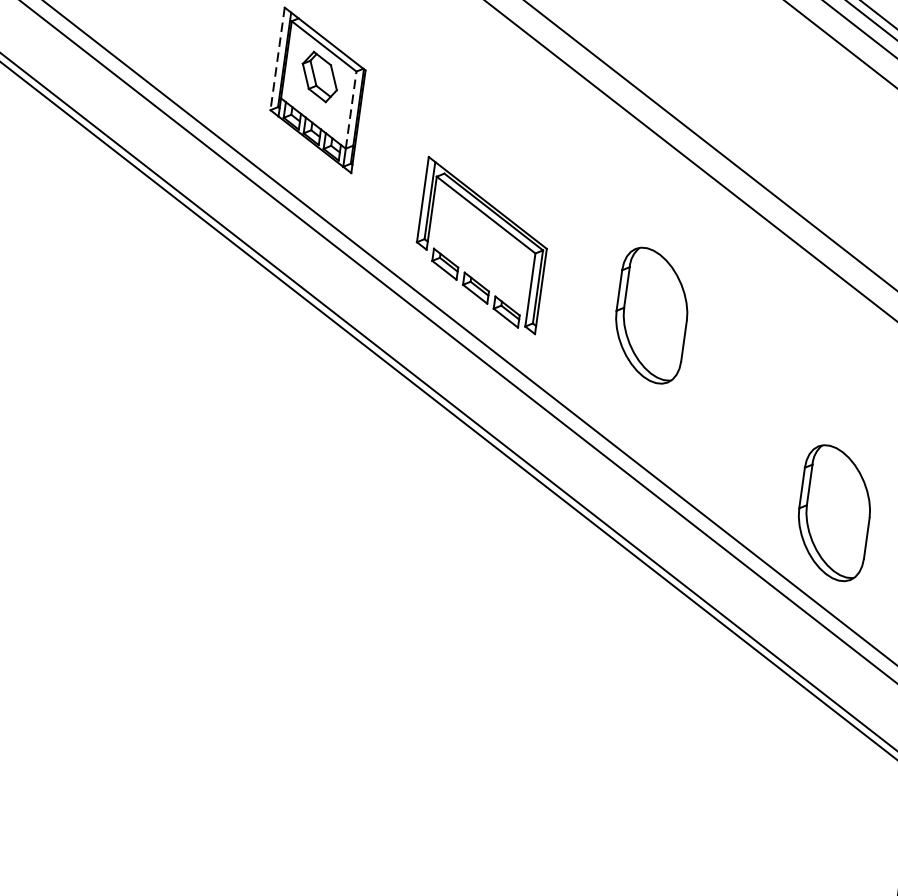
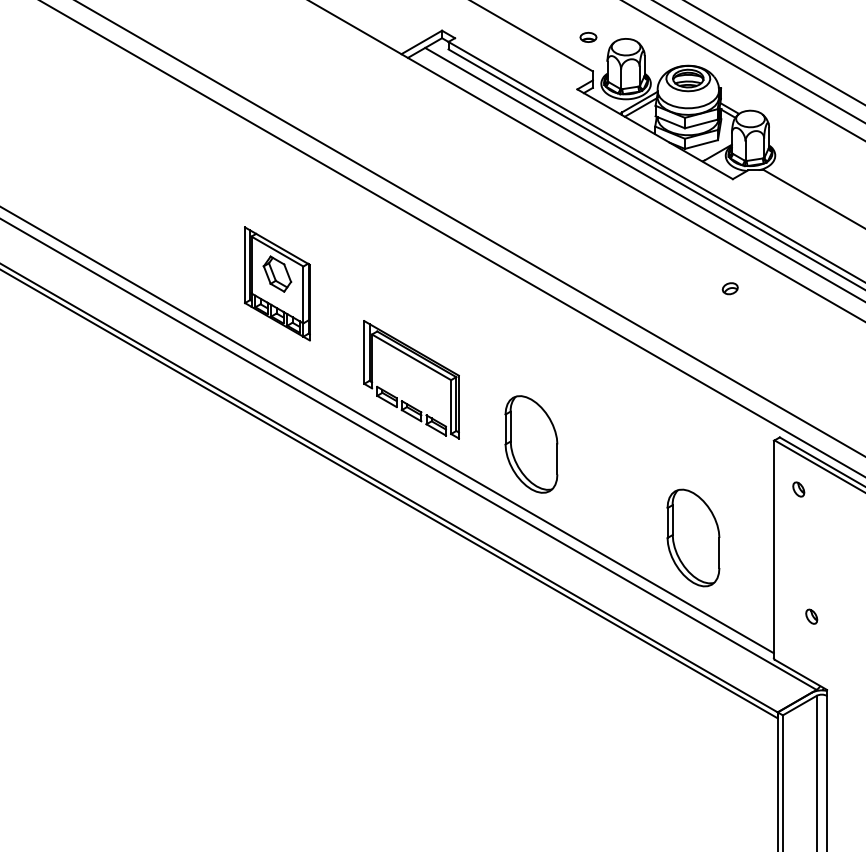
line: (278, 59) -> (245, 265), dashed -> solid
line: (351, 109) -> (303, 294), dashed -> solid
part: (651, 315) -> (531, 444), moved

